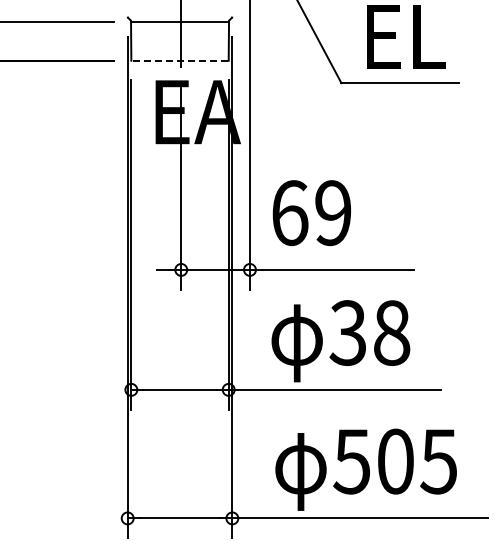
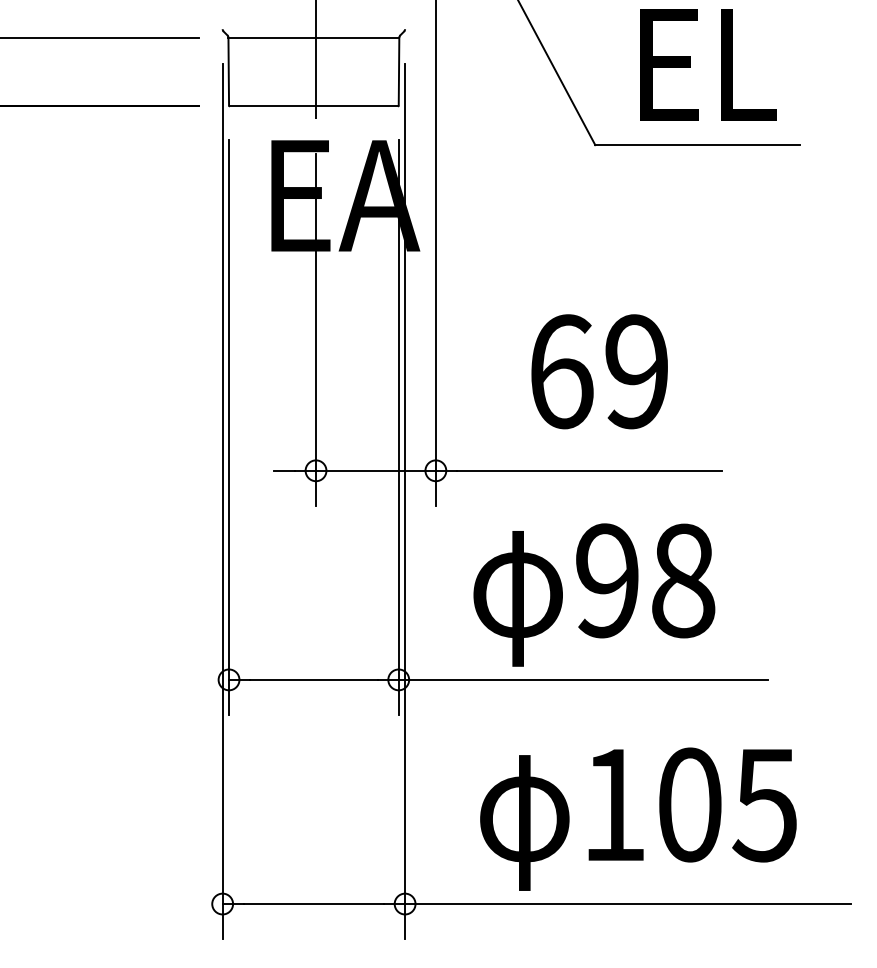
line: (179, 60) -> (312, 105), dashed -> solid
text: (311, 213) -> (598, 372), moved
text: (347, 332) -> (605, 579), 38 -> 98
text: (351, 461) -> (612, 804), 505 -> 105

